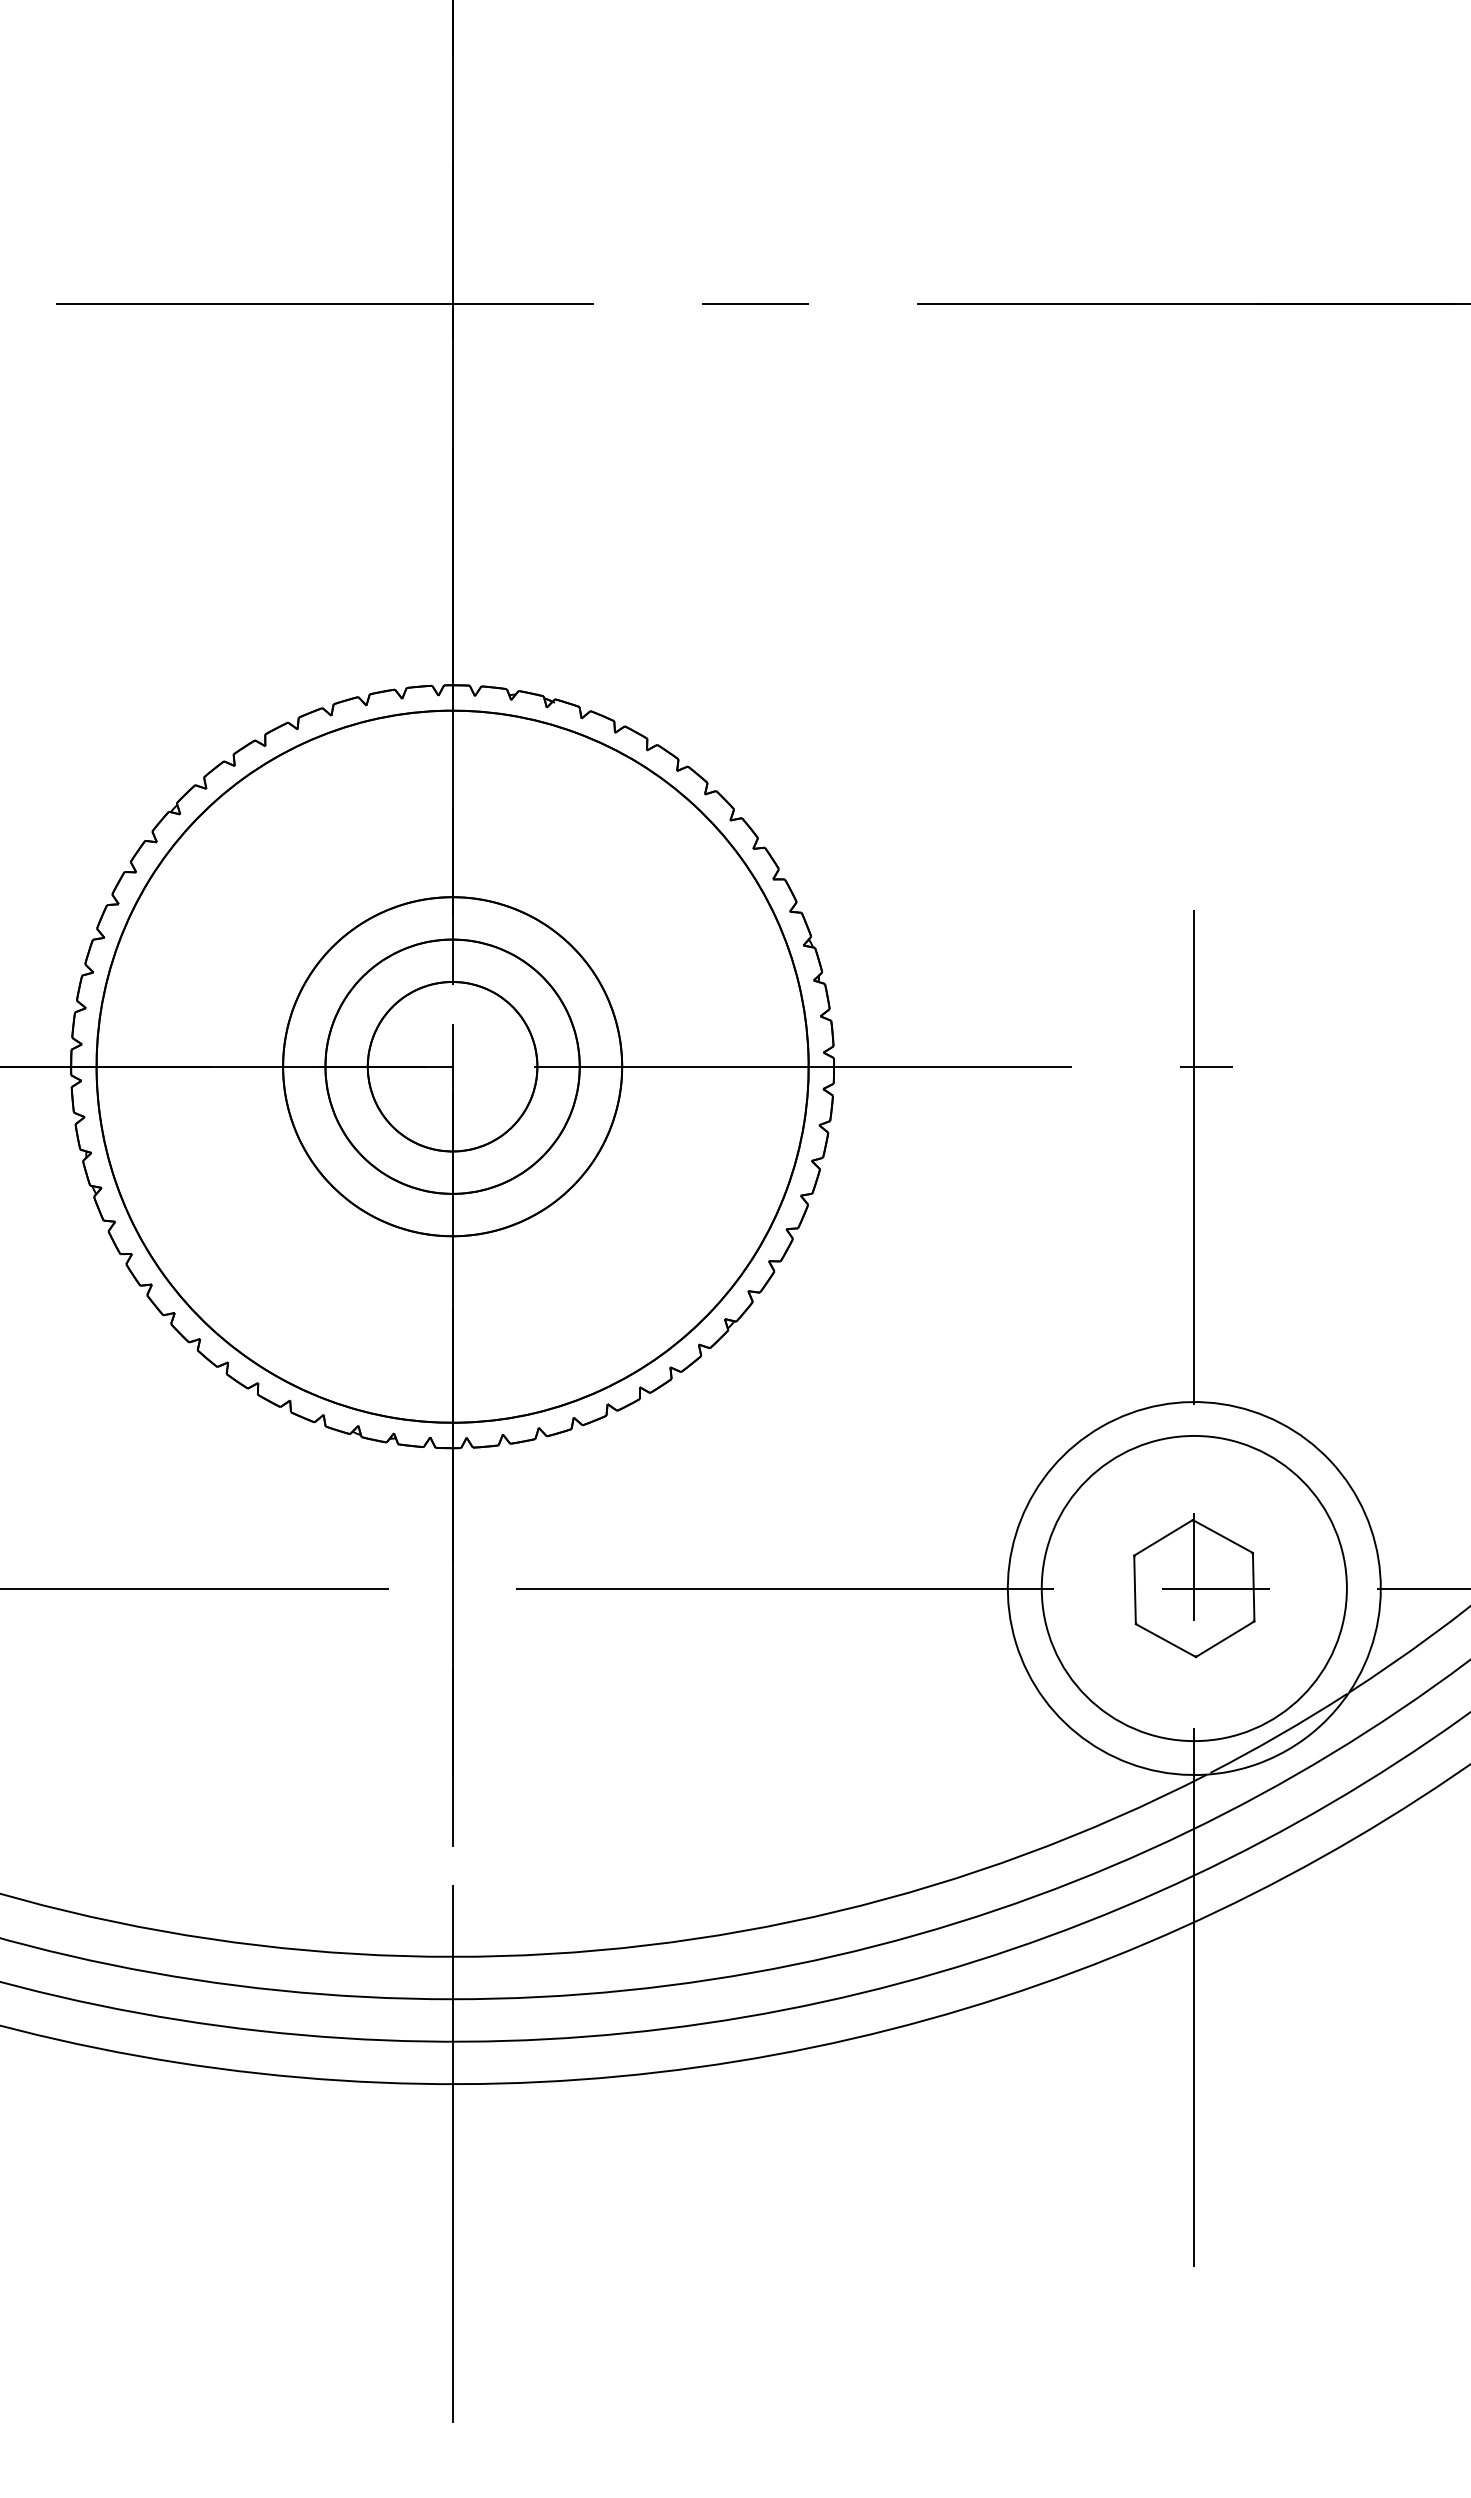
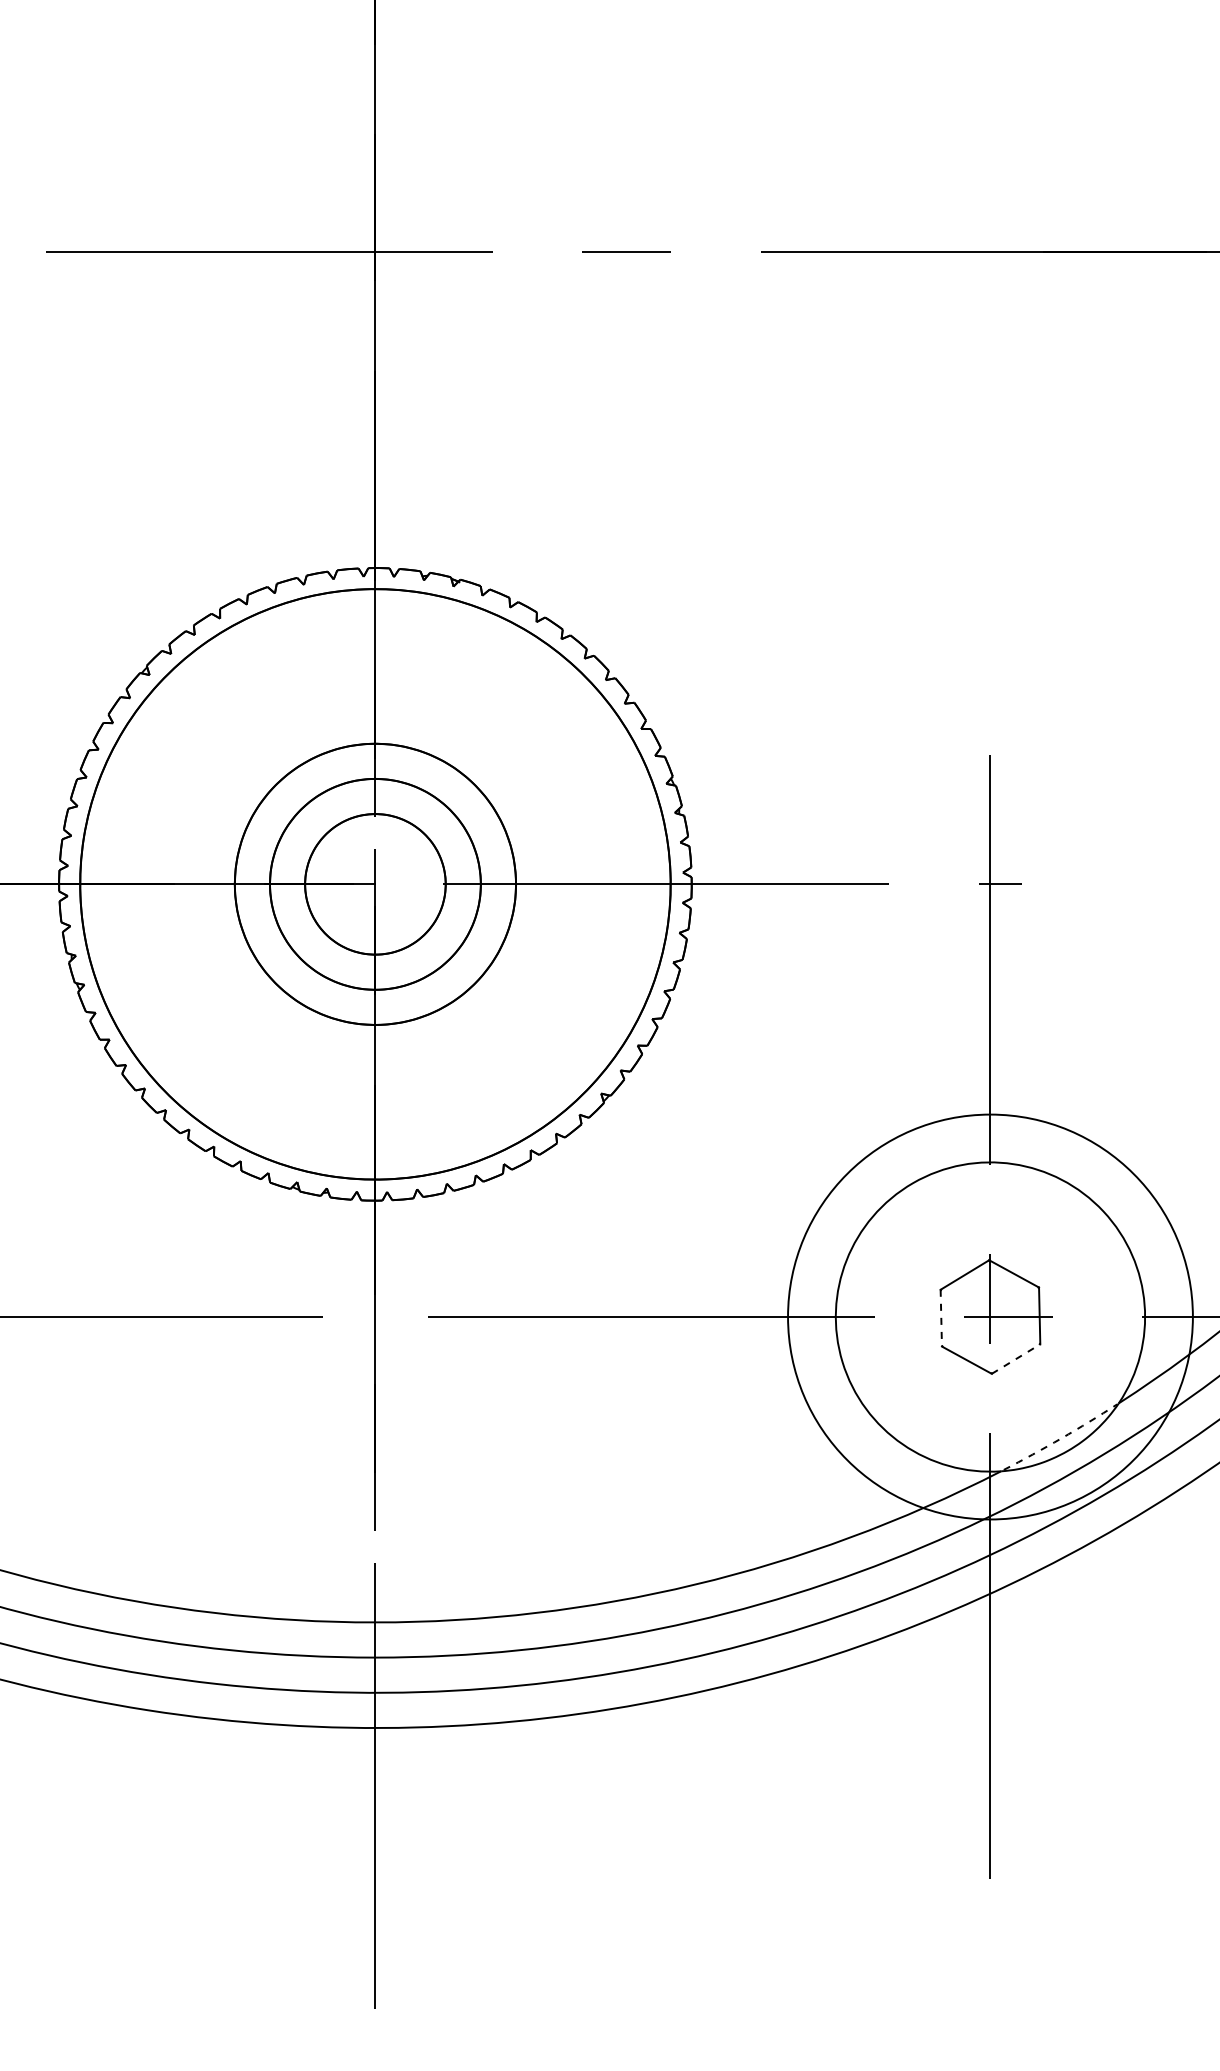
circle: (1193, 1588) -> (989, 1317), size x1.6
line: (1135, 1590) -> (941, 1318), solid -> dashed
line: (1225, 1638) -> (1016, 1358), solid -> dashed
arc: (1279, 1735) -> (1061, 1438), solid -> dashed

